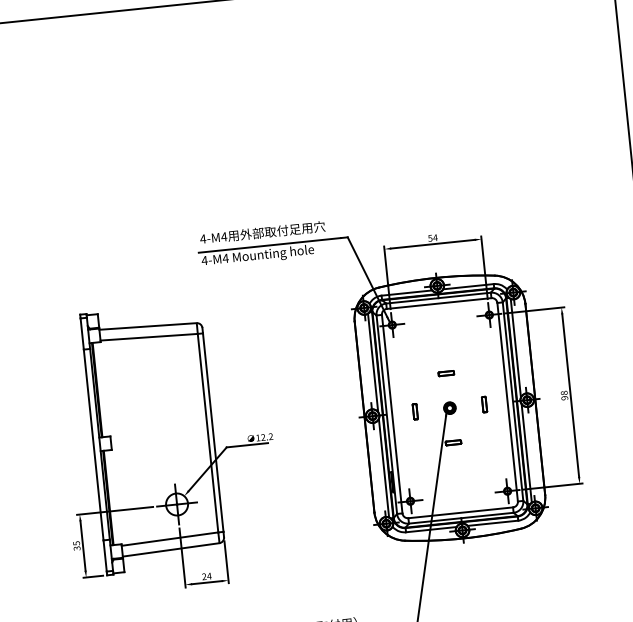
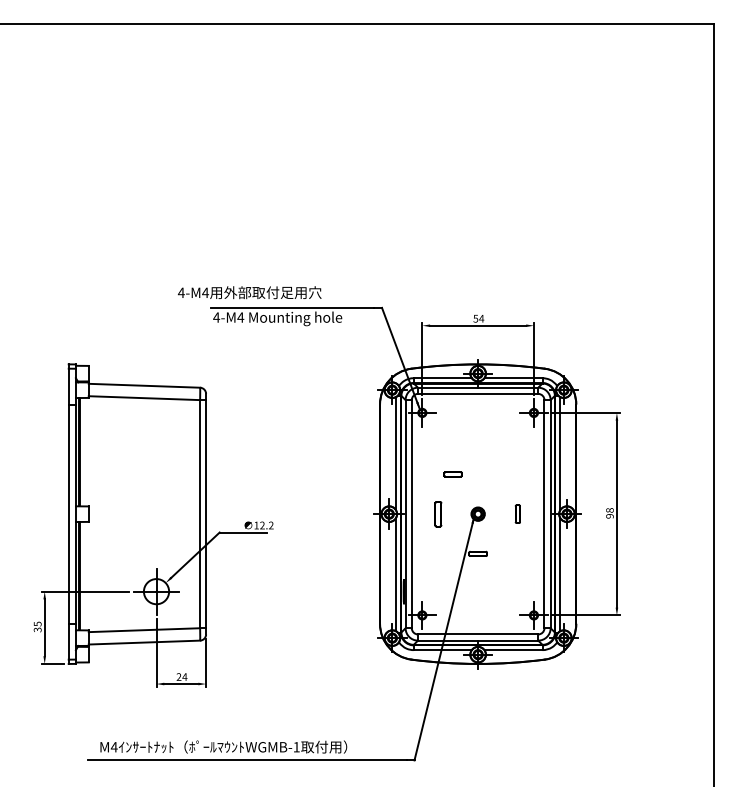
text: (262, 232) -> (249, 292), moved
part: (445, 373) -> (452, 474), moved
part: (415, 411) -> (438, 513), size x1.4

